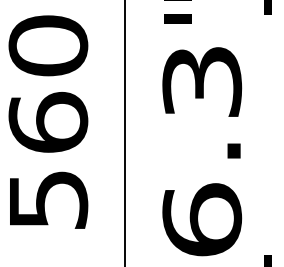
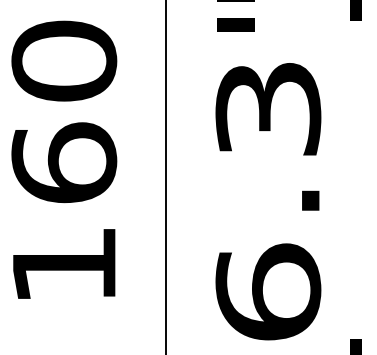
text: (49, 200) -> (65, 266), 560 -> 160

